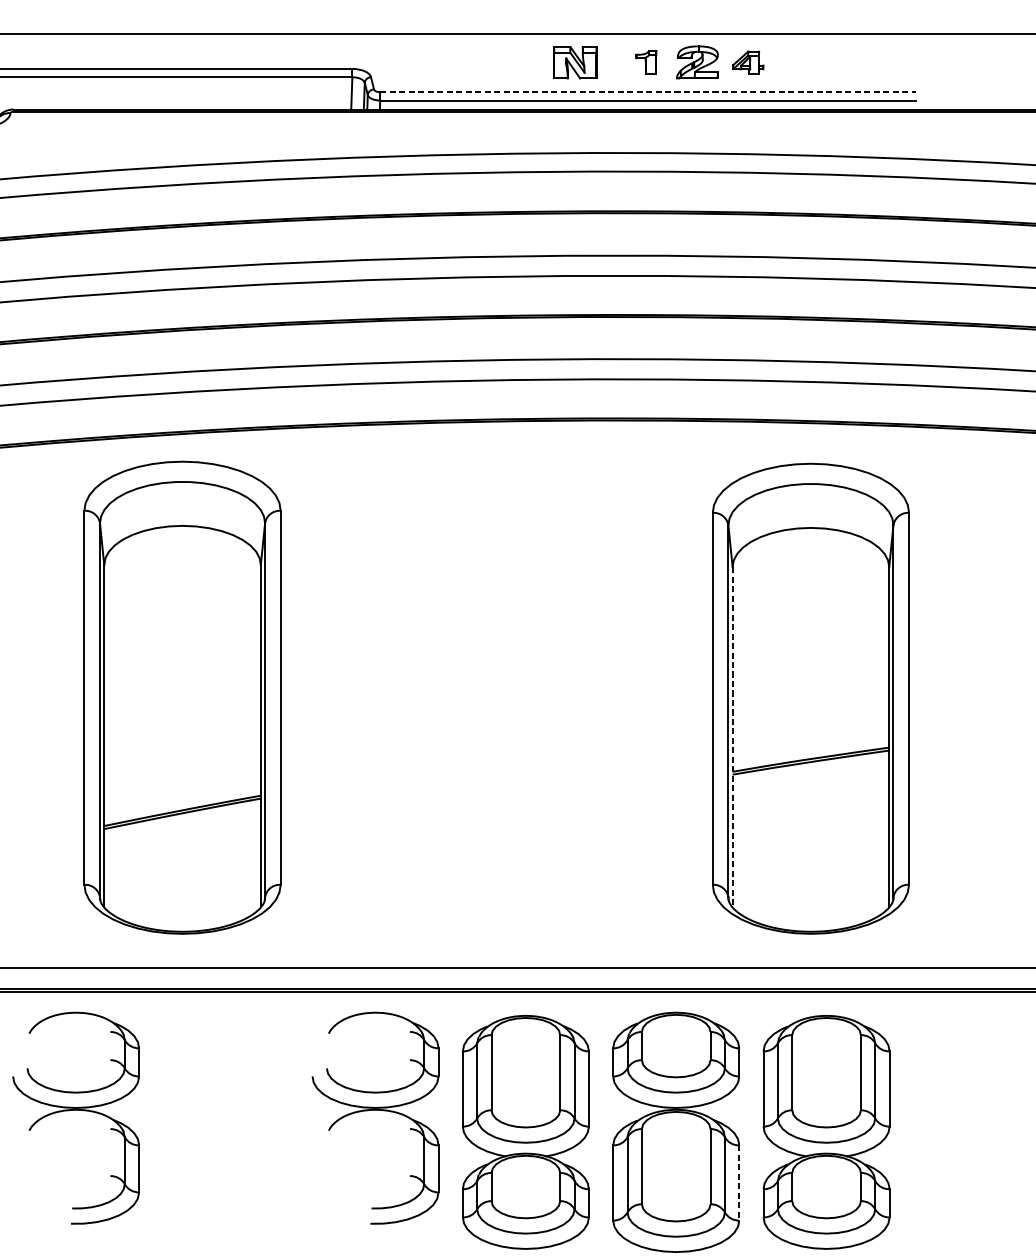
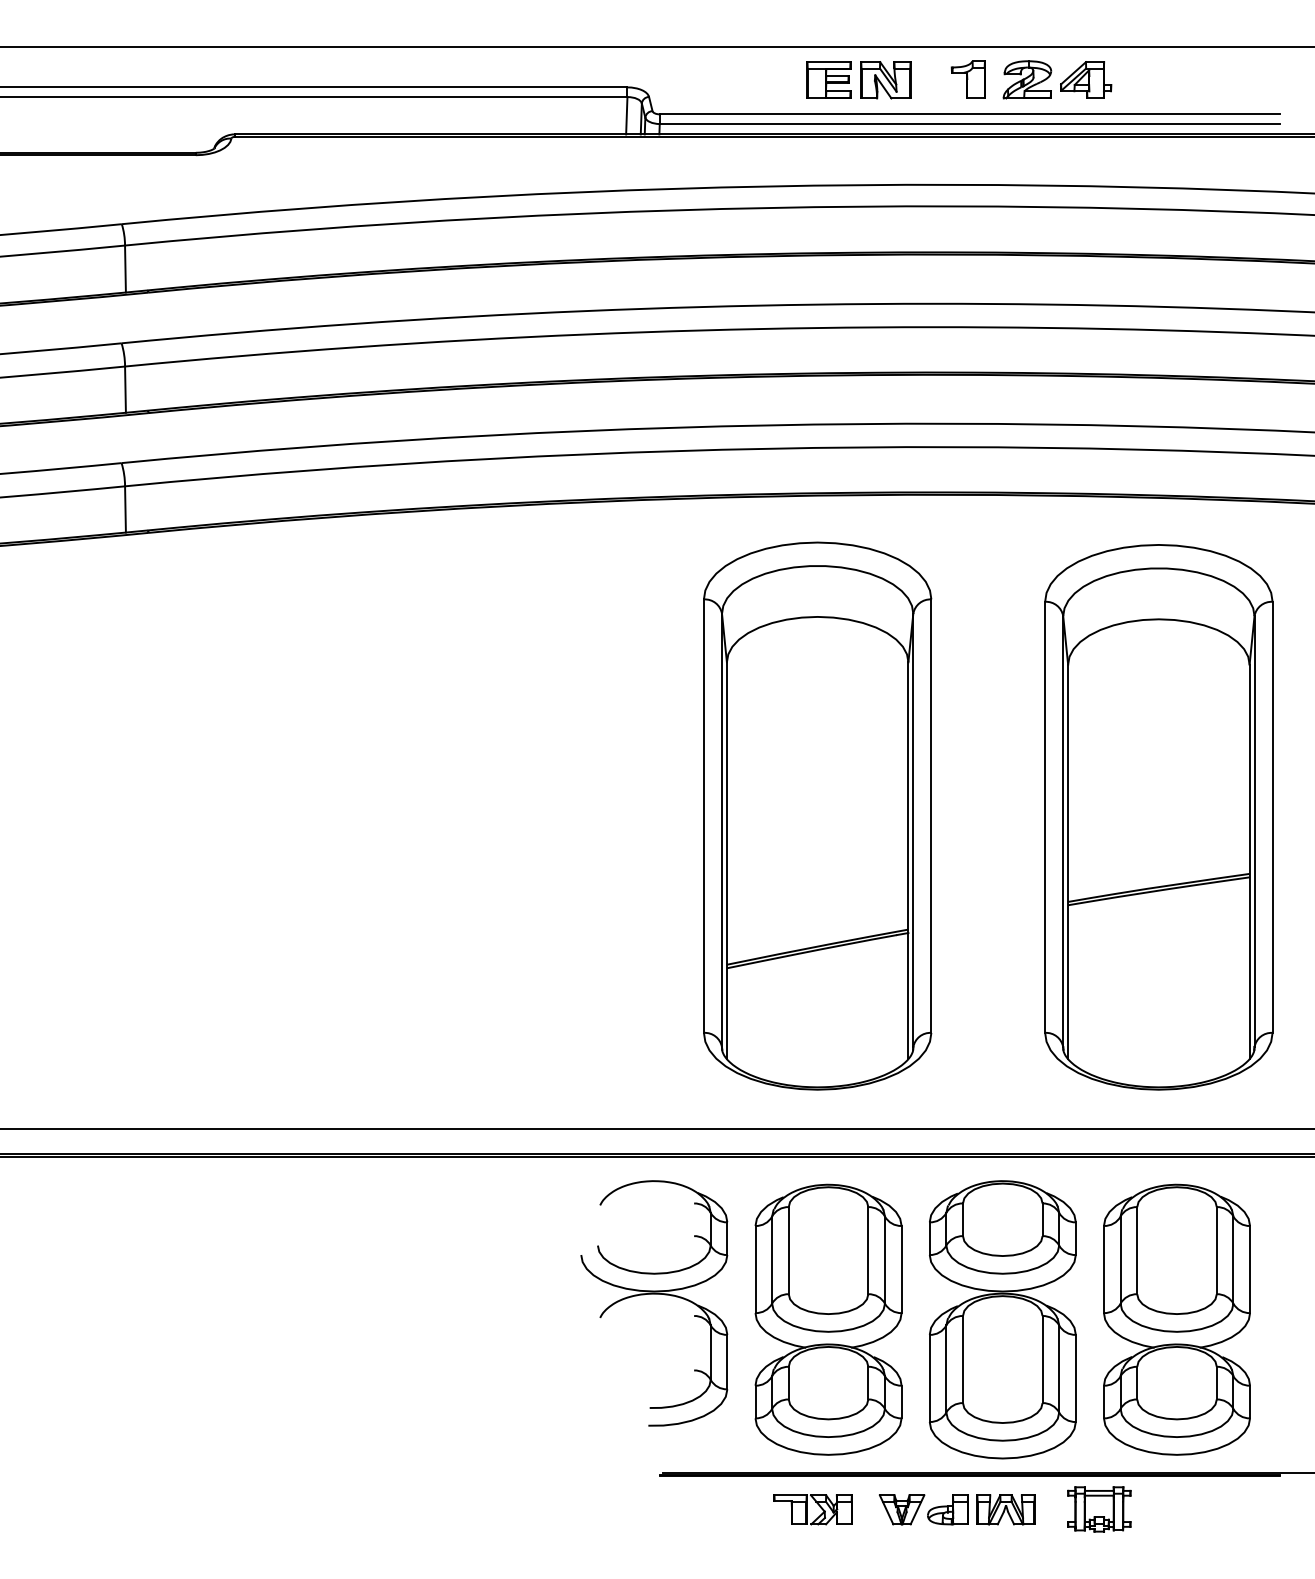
part: (525, 62) -> (828, 79), added
part: (645, 62) -> (967, 79), size x1.43
part: (748, 62) -> (1086, 79), size x1.43
line: (648, 92) -> (970, 114), dashed -> solid
part: (182, 697) -> (817, 815), moved
line: (732, 737) -> (1068, 862), dashed -> solid
part: (76, 1110) -> (307, 1294), removed
line: (738, 1183) -> (1075, 1378), dashed -> solid

